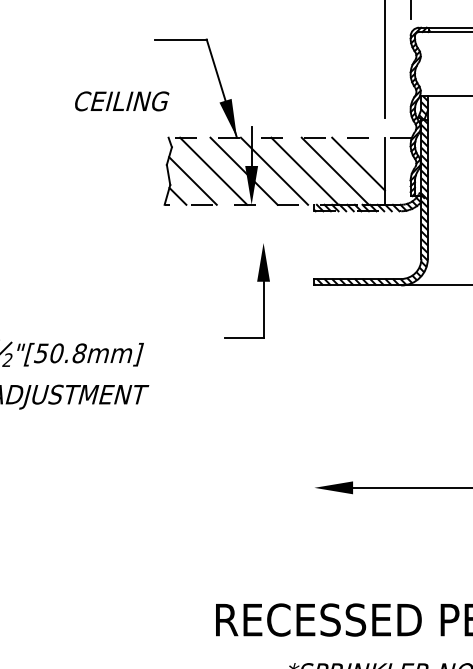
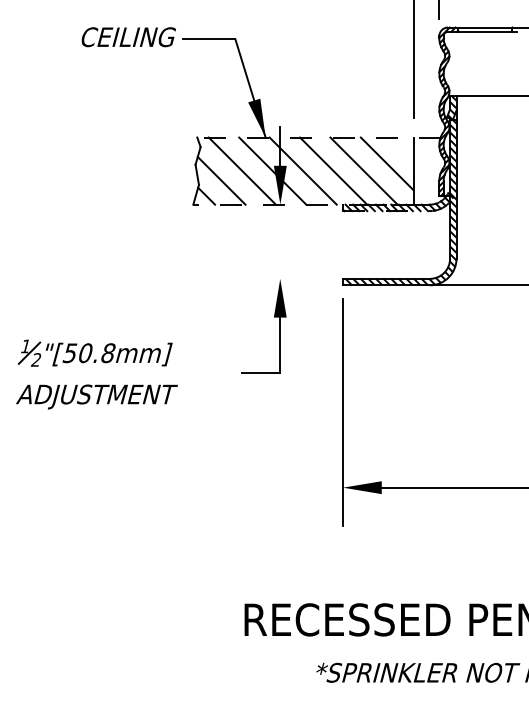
text: (121, 101) -> (128, 37), moved
part: (257, 281) -> (274, 317), moved
line: (314, 412) -> (343, 412), added

